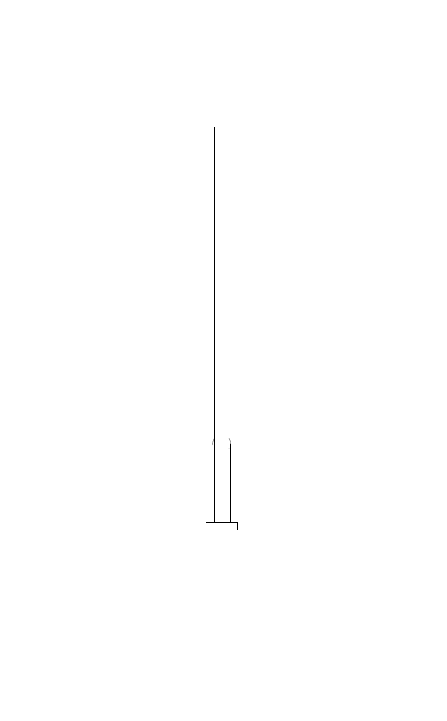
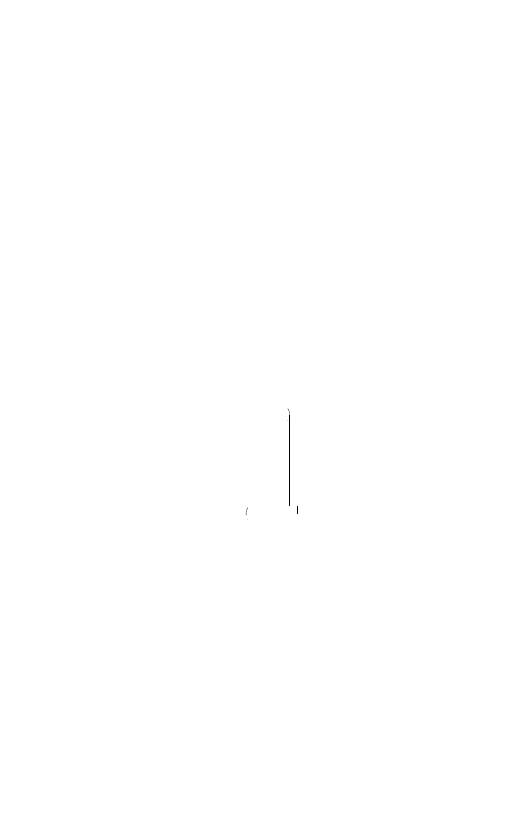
part: (233, 483) -> (292, 460), moved

